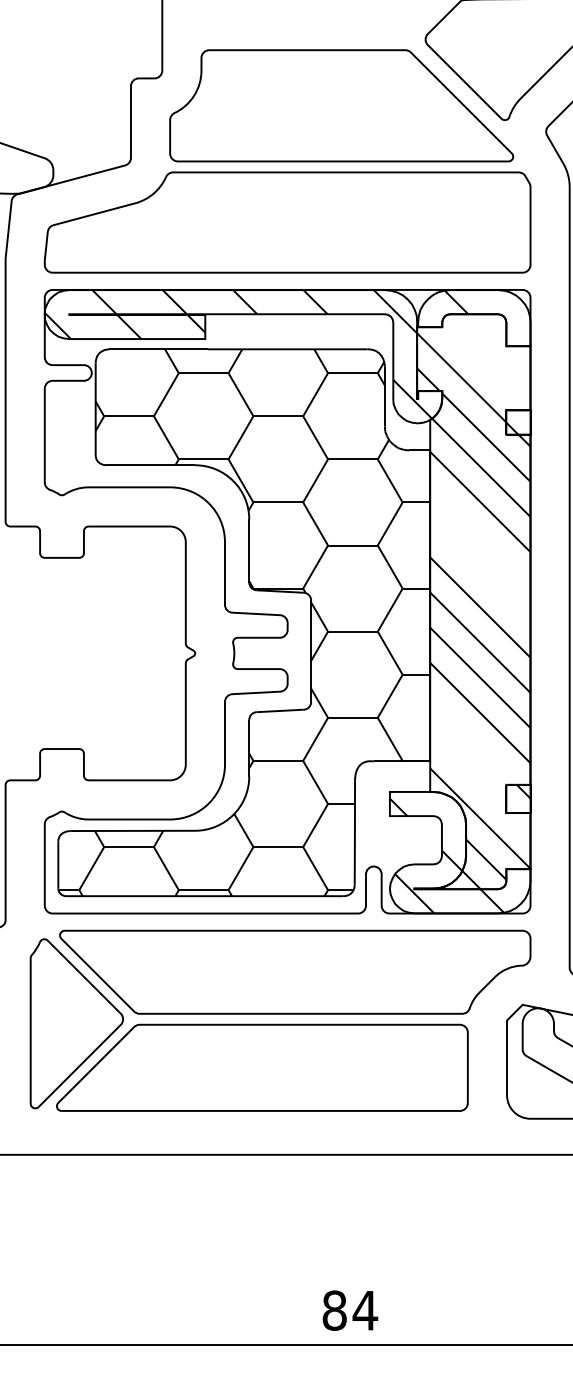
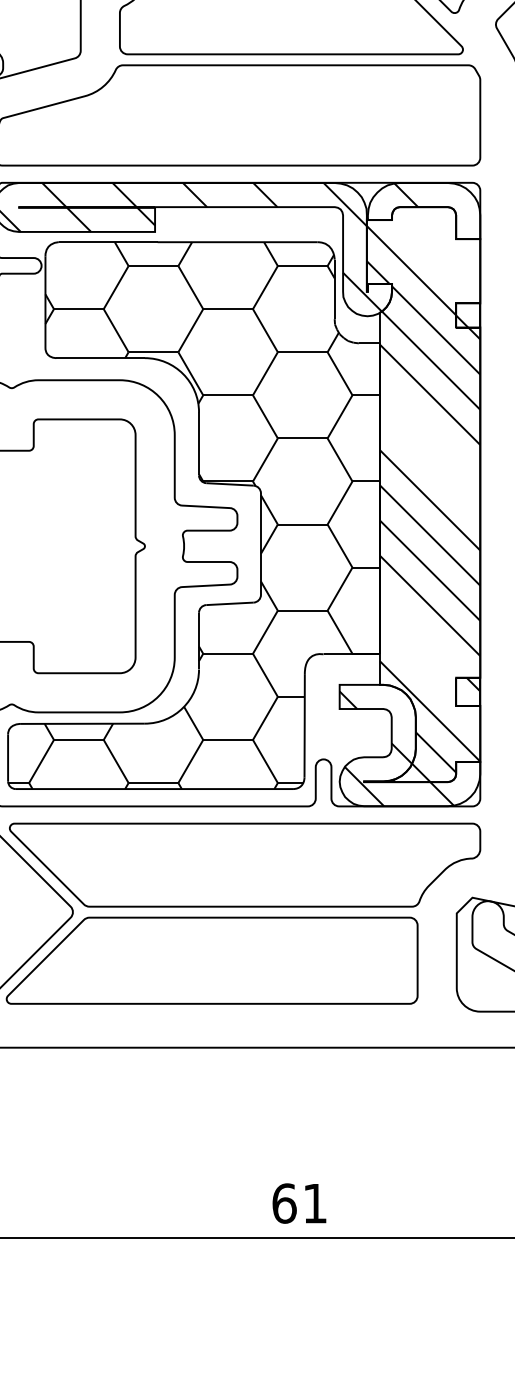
text: (350, 1310) -> (300, 1203), 84 -> 61

